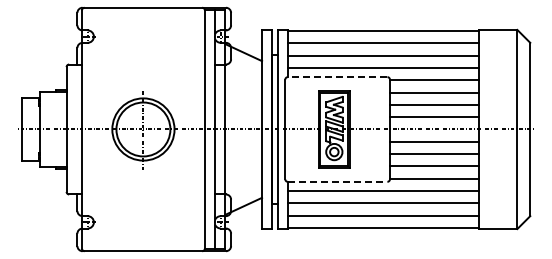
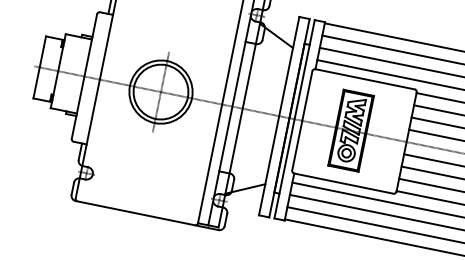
line: (337, 77) -> (364, 79), dashed -> solid
line: (337, 181) -> (343, 183), dashed -> solid

